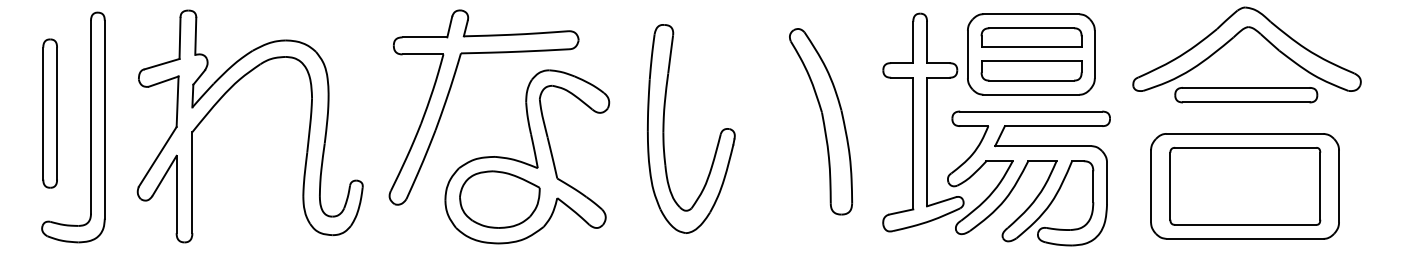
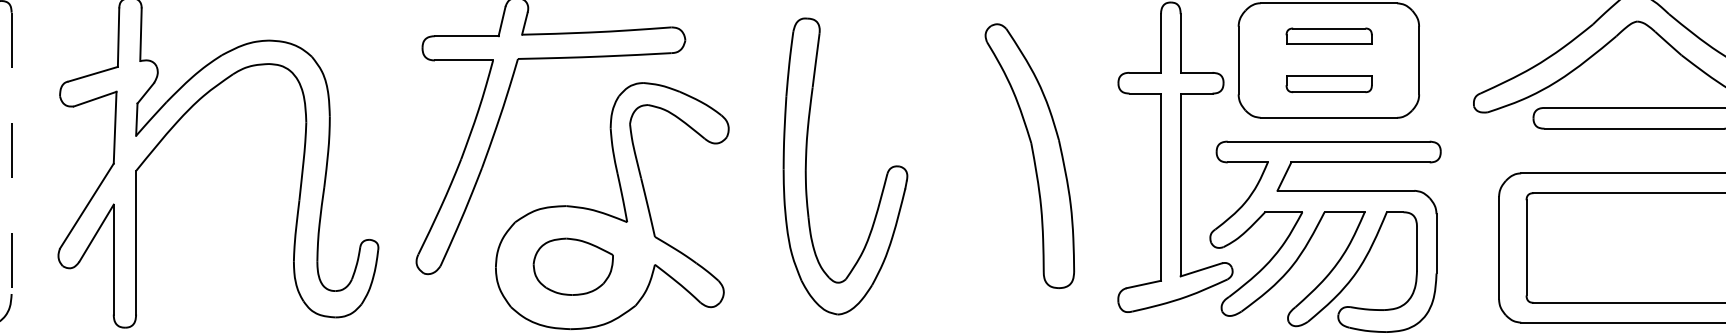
part: (1031, 37) -> (1329, 36), size x0.6
part: (1031, 70) -> (1329, 83), size x0.6
line: (104, 119) -> (11, 152), solid -> dashed
part: (499, 199) -> (572, 266), size x0.7

